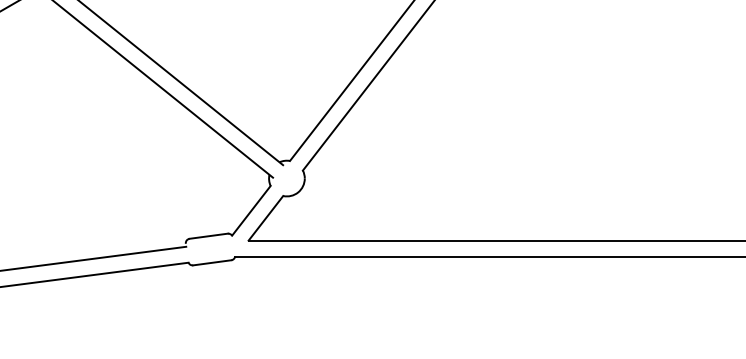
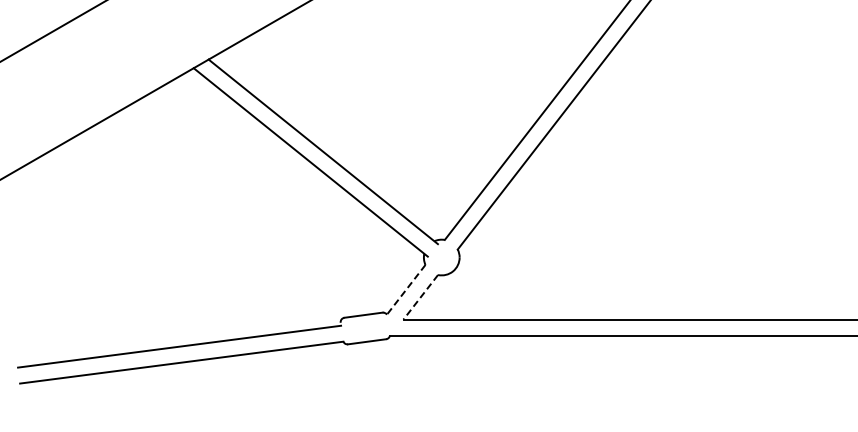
line: (250, 211) -> (405, 290), solid -> dashed
line: (265, 218) -> (420, 297), solid -> dashed

